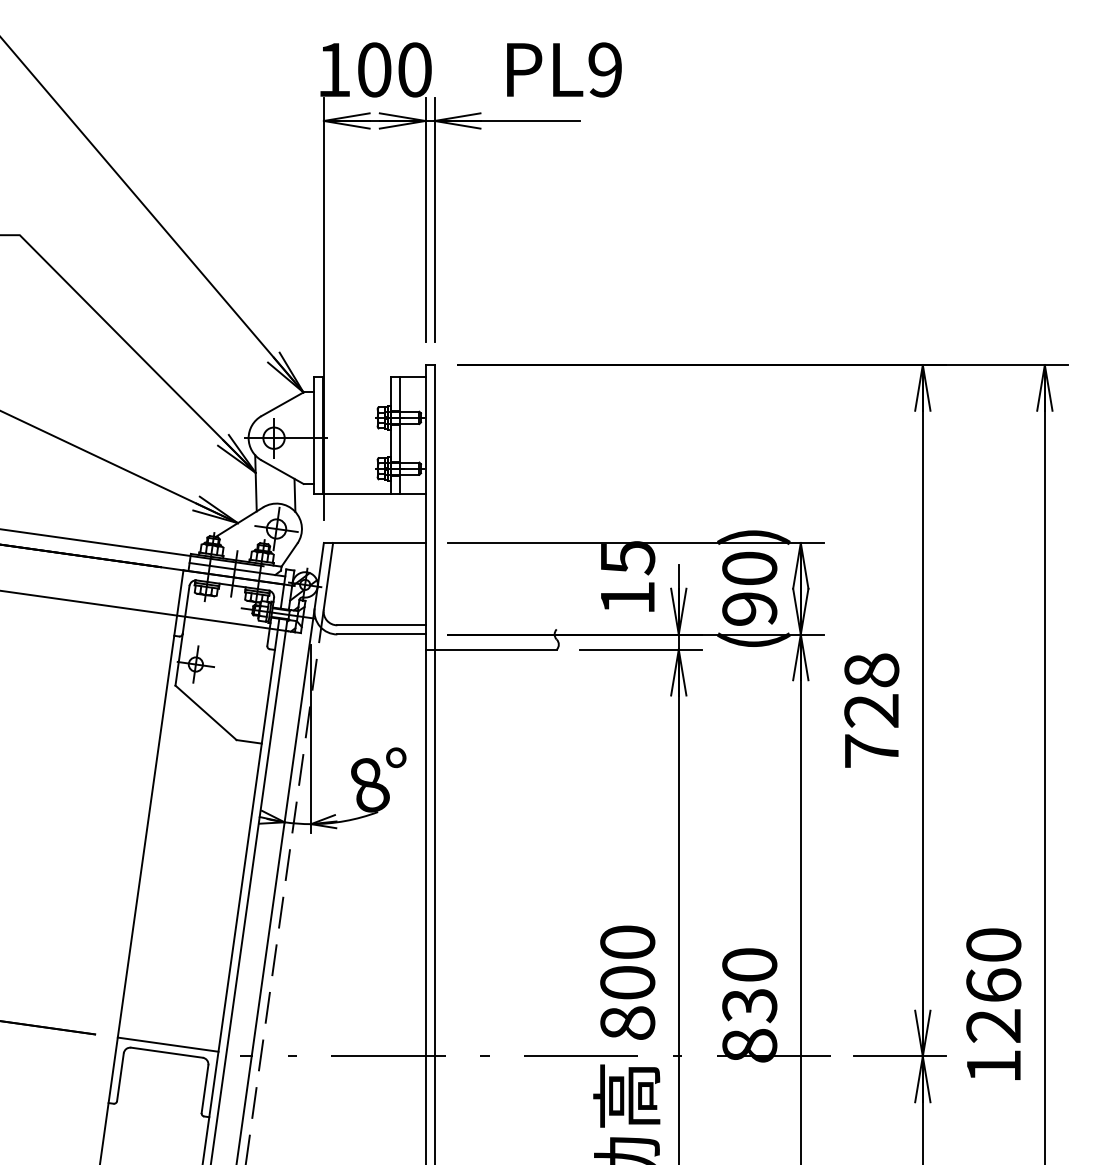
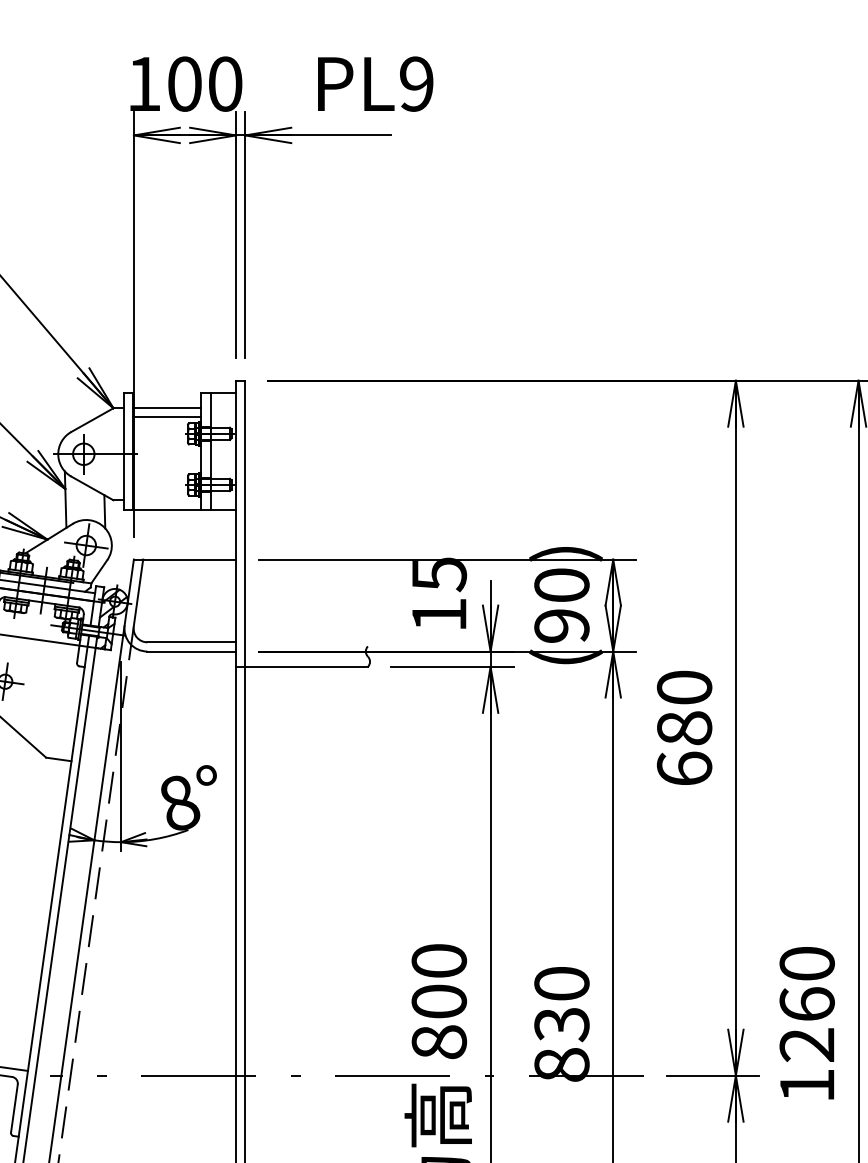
line: (356, 392) -> (166, 408), added
line: (356, 401) -> (166, 417), added
text: (871, 710) -> (684, 727), 728 -> 680

